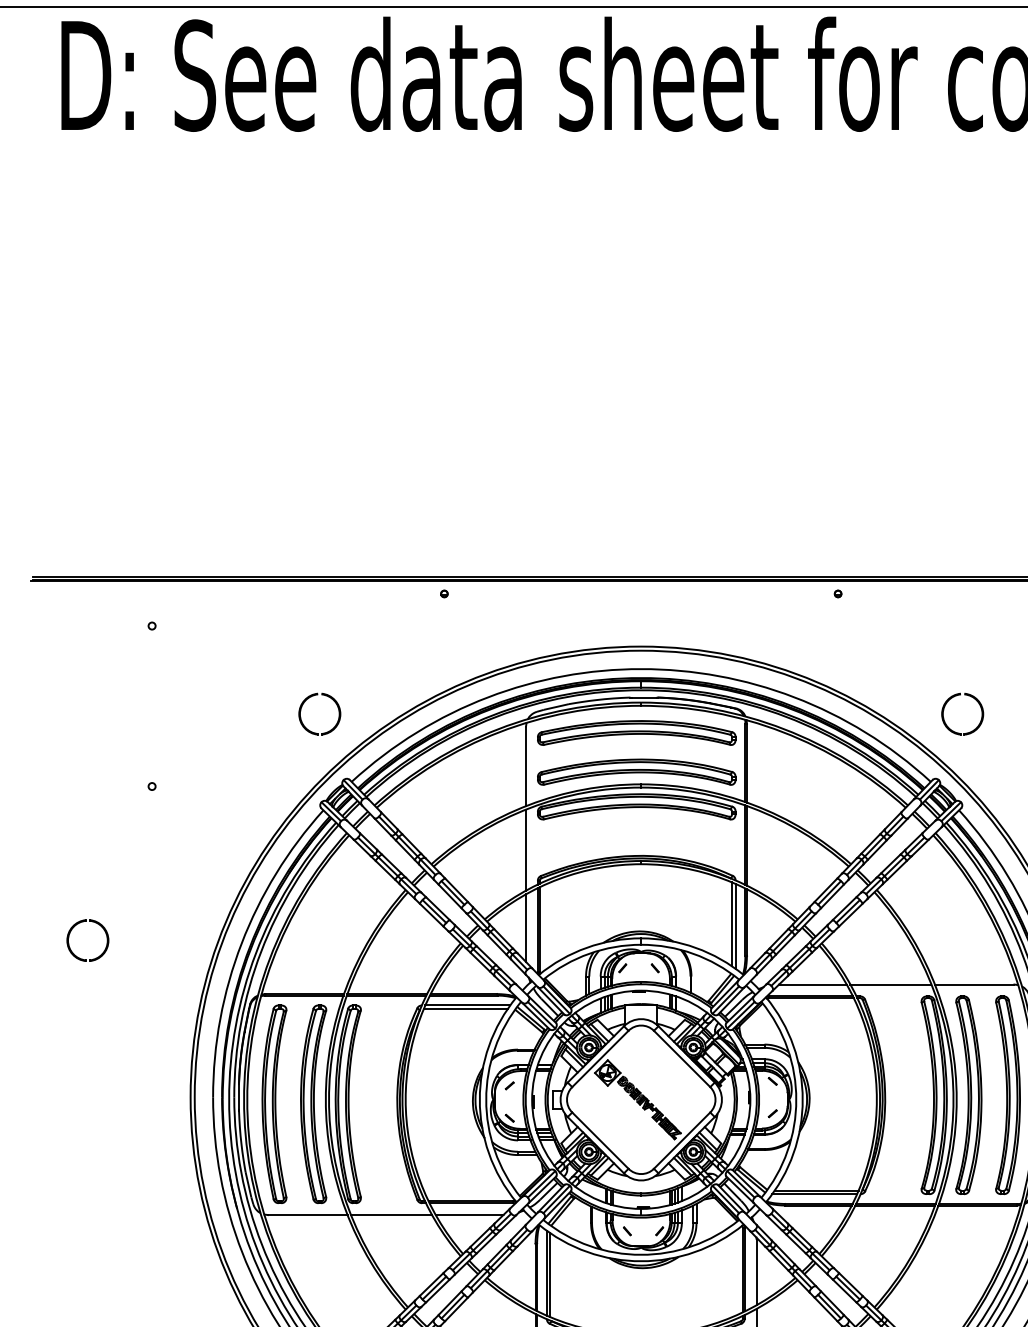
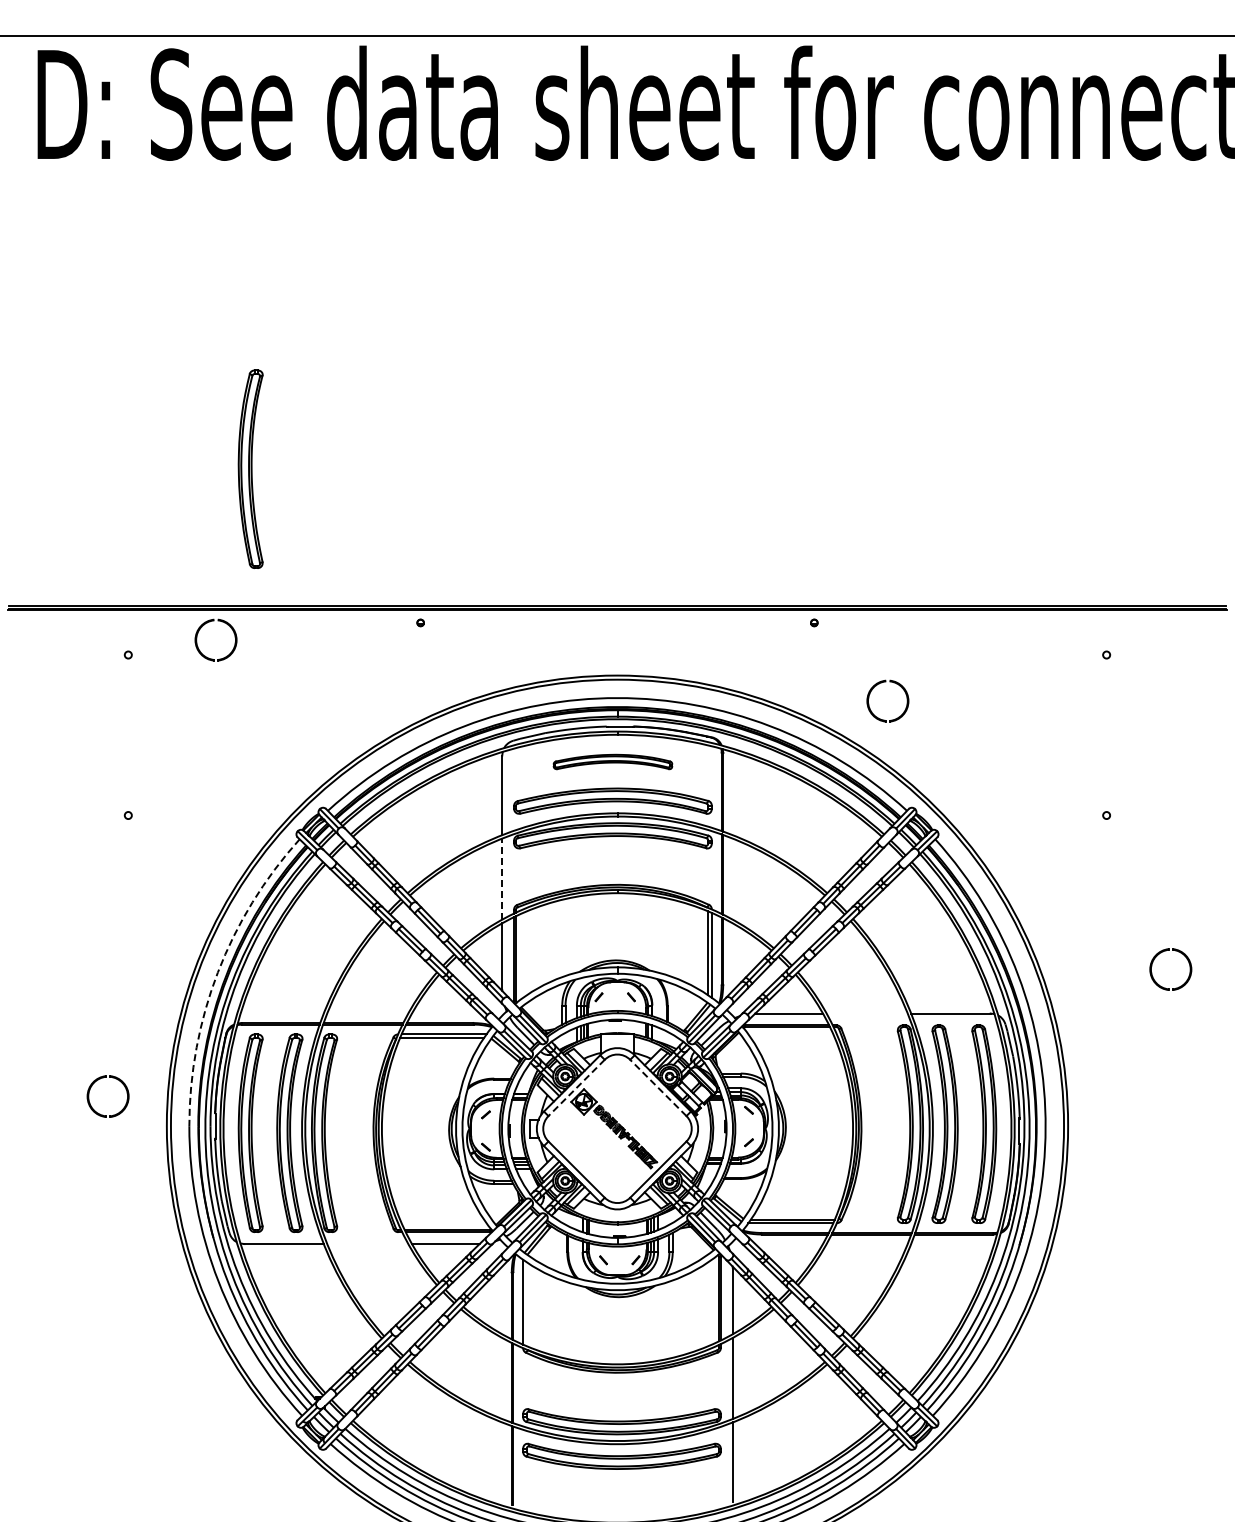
part: (274, 439) -> (250, 468), added
part: (951, 699) -> (876, 686), moved
part: (306, 701) -> (202, 627), moved
part: (636, 732) -> (612, 761), size x0.6
line: (526, 850) -> (502, 879), solid -> dashed
part: (69, 940) -> (89, 1096), moved
arc: (241, 943) -> (217, 972), solid -> dashed
line: (890, 984) -> (866, 1013), removed
line: (600, 1058) -> (576, 1087), solid -> dashed
line: (682, 1058) -> (658, 1087), solid -> dashed
line: (391, 1215) -> (367, 1244), removed
line: (550, 1275) -> (526, 1304), removed

